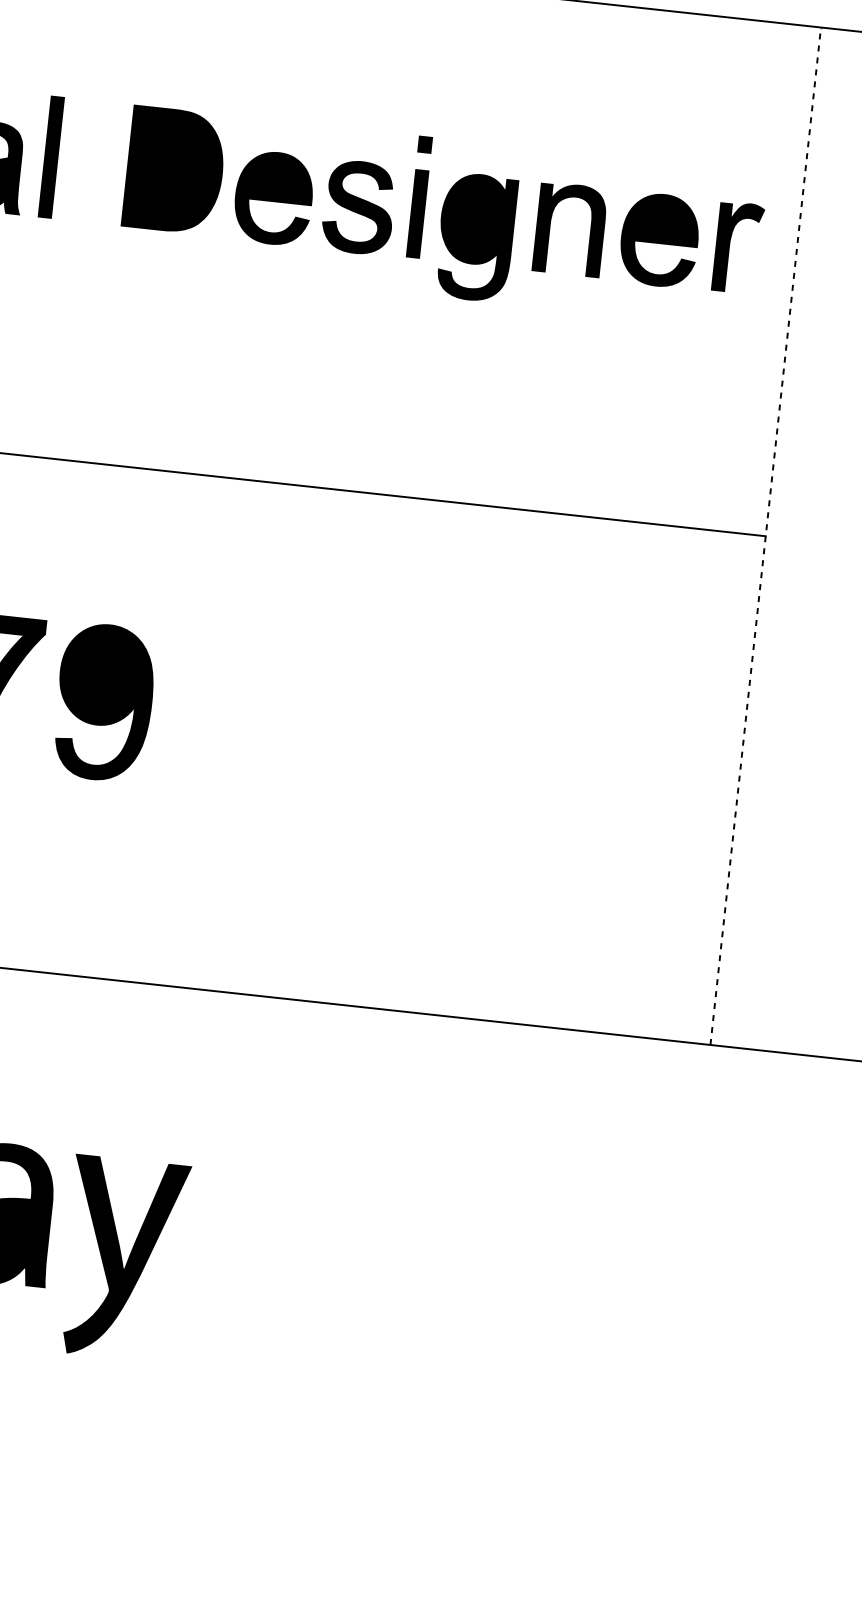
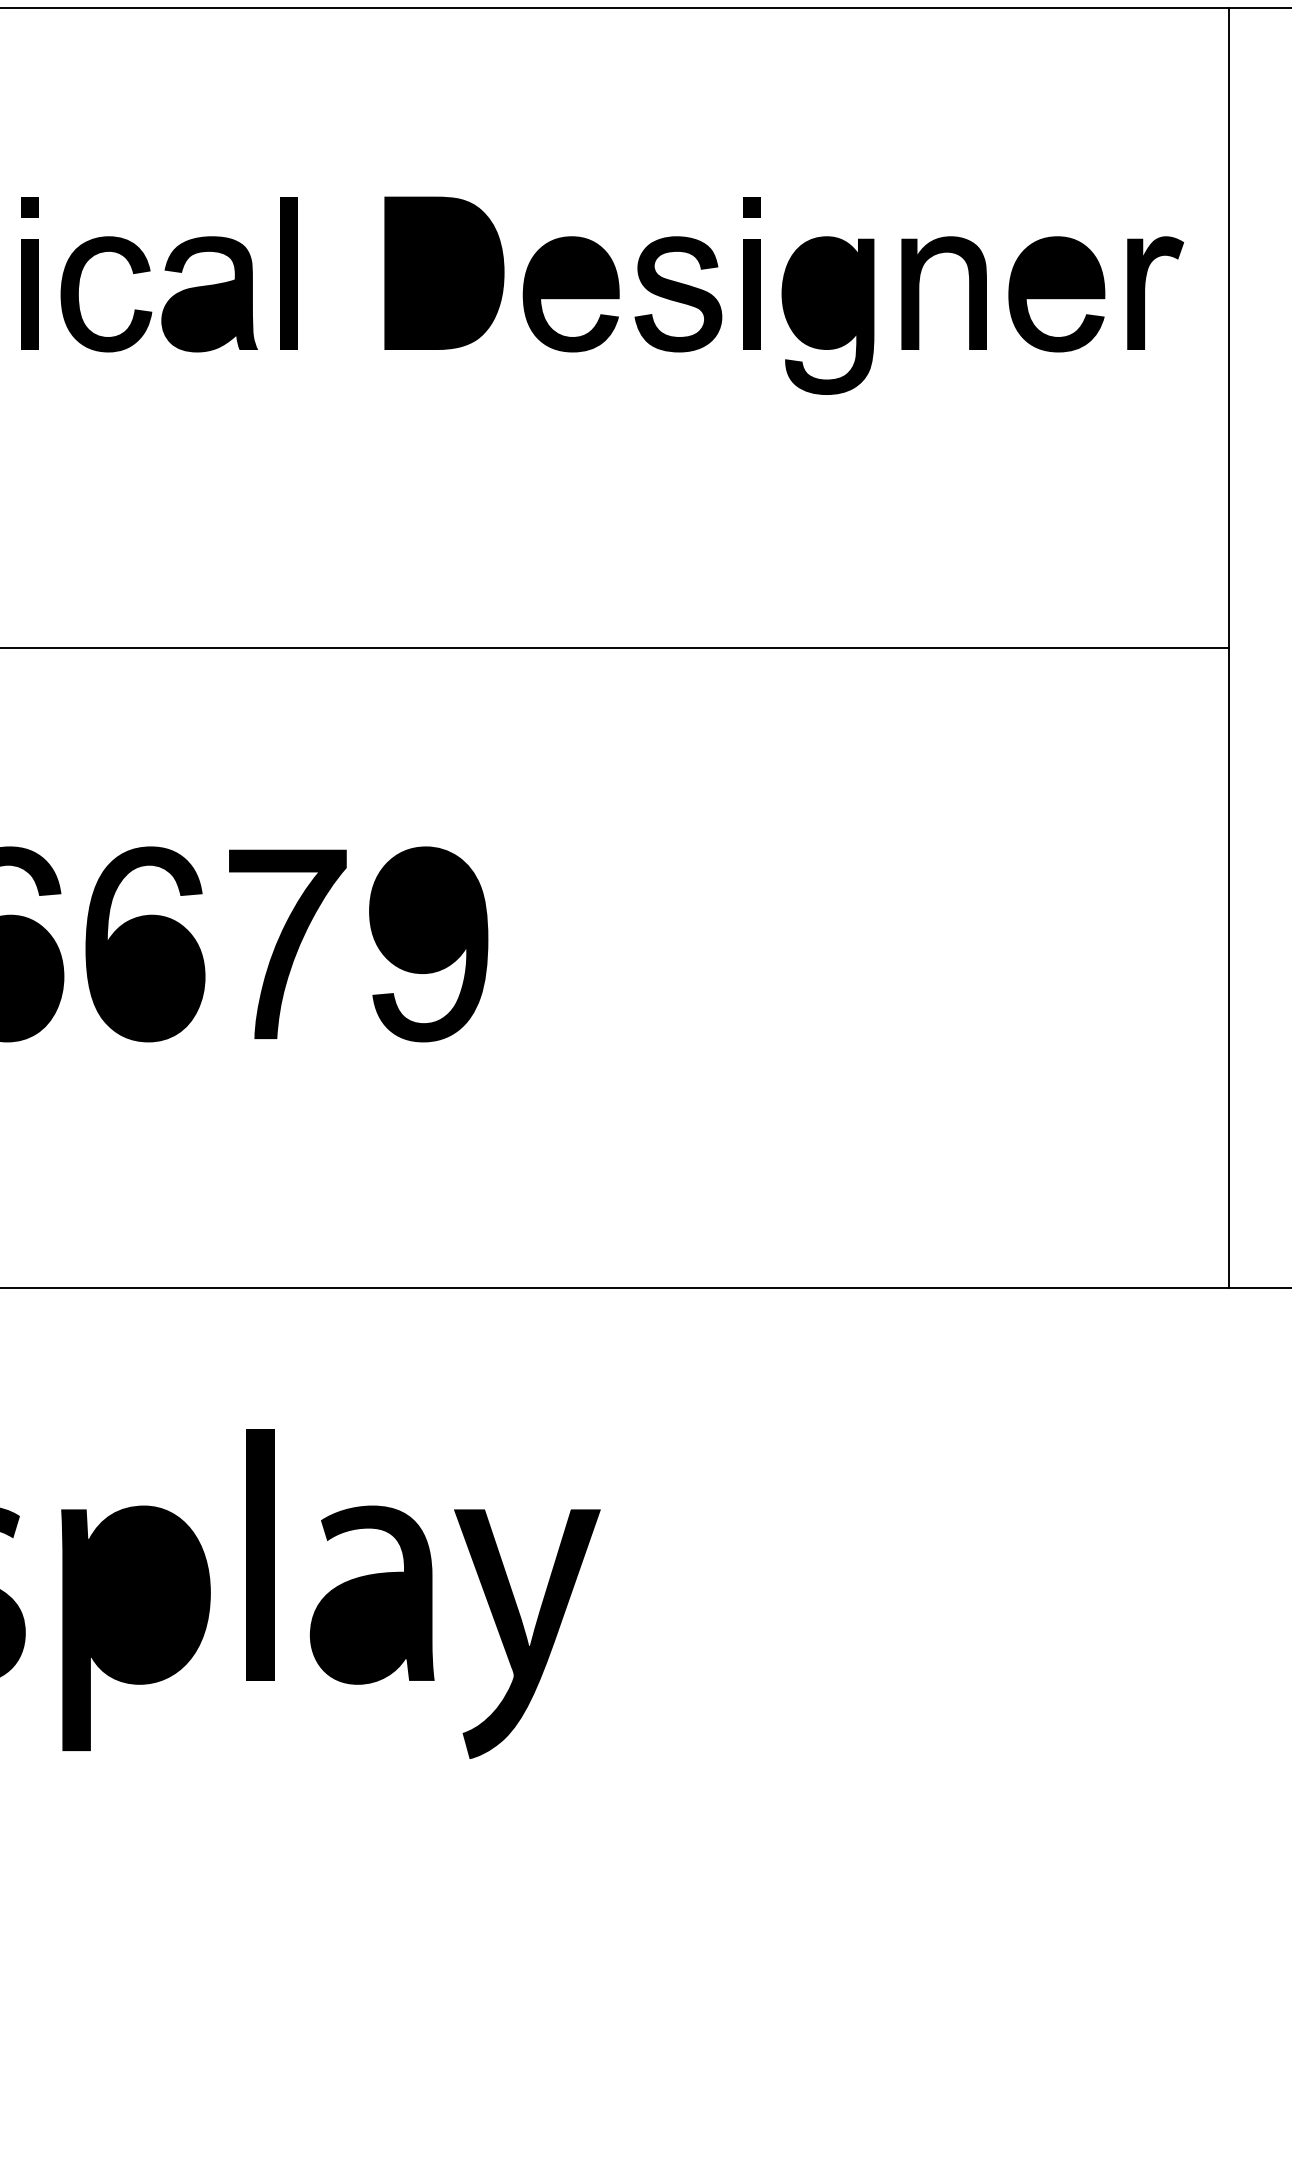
line: (765, 535) -> (1228, 647), dashed -> solid

